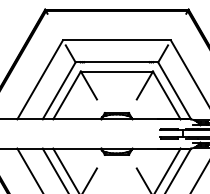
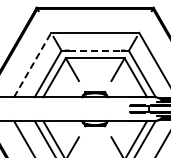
line: (117, 62) -> (95, 50), solid -> dashed
line: (39, 79) -> (32, 64), solid -> dashed

